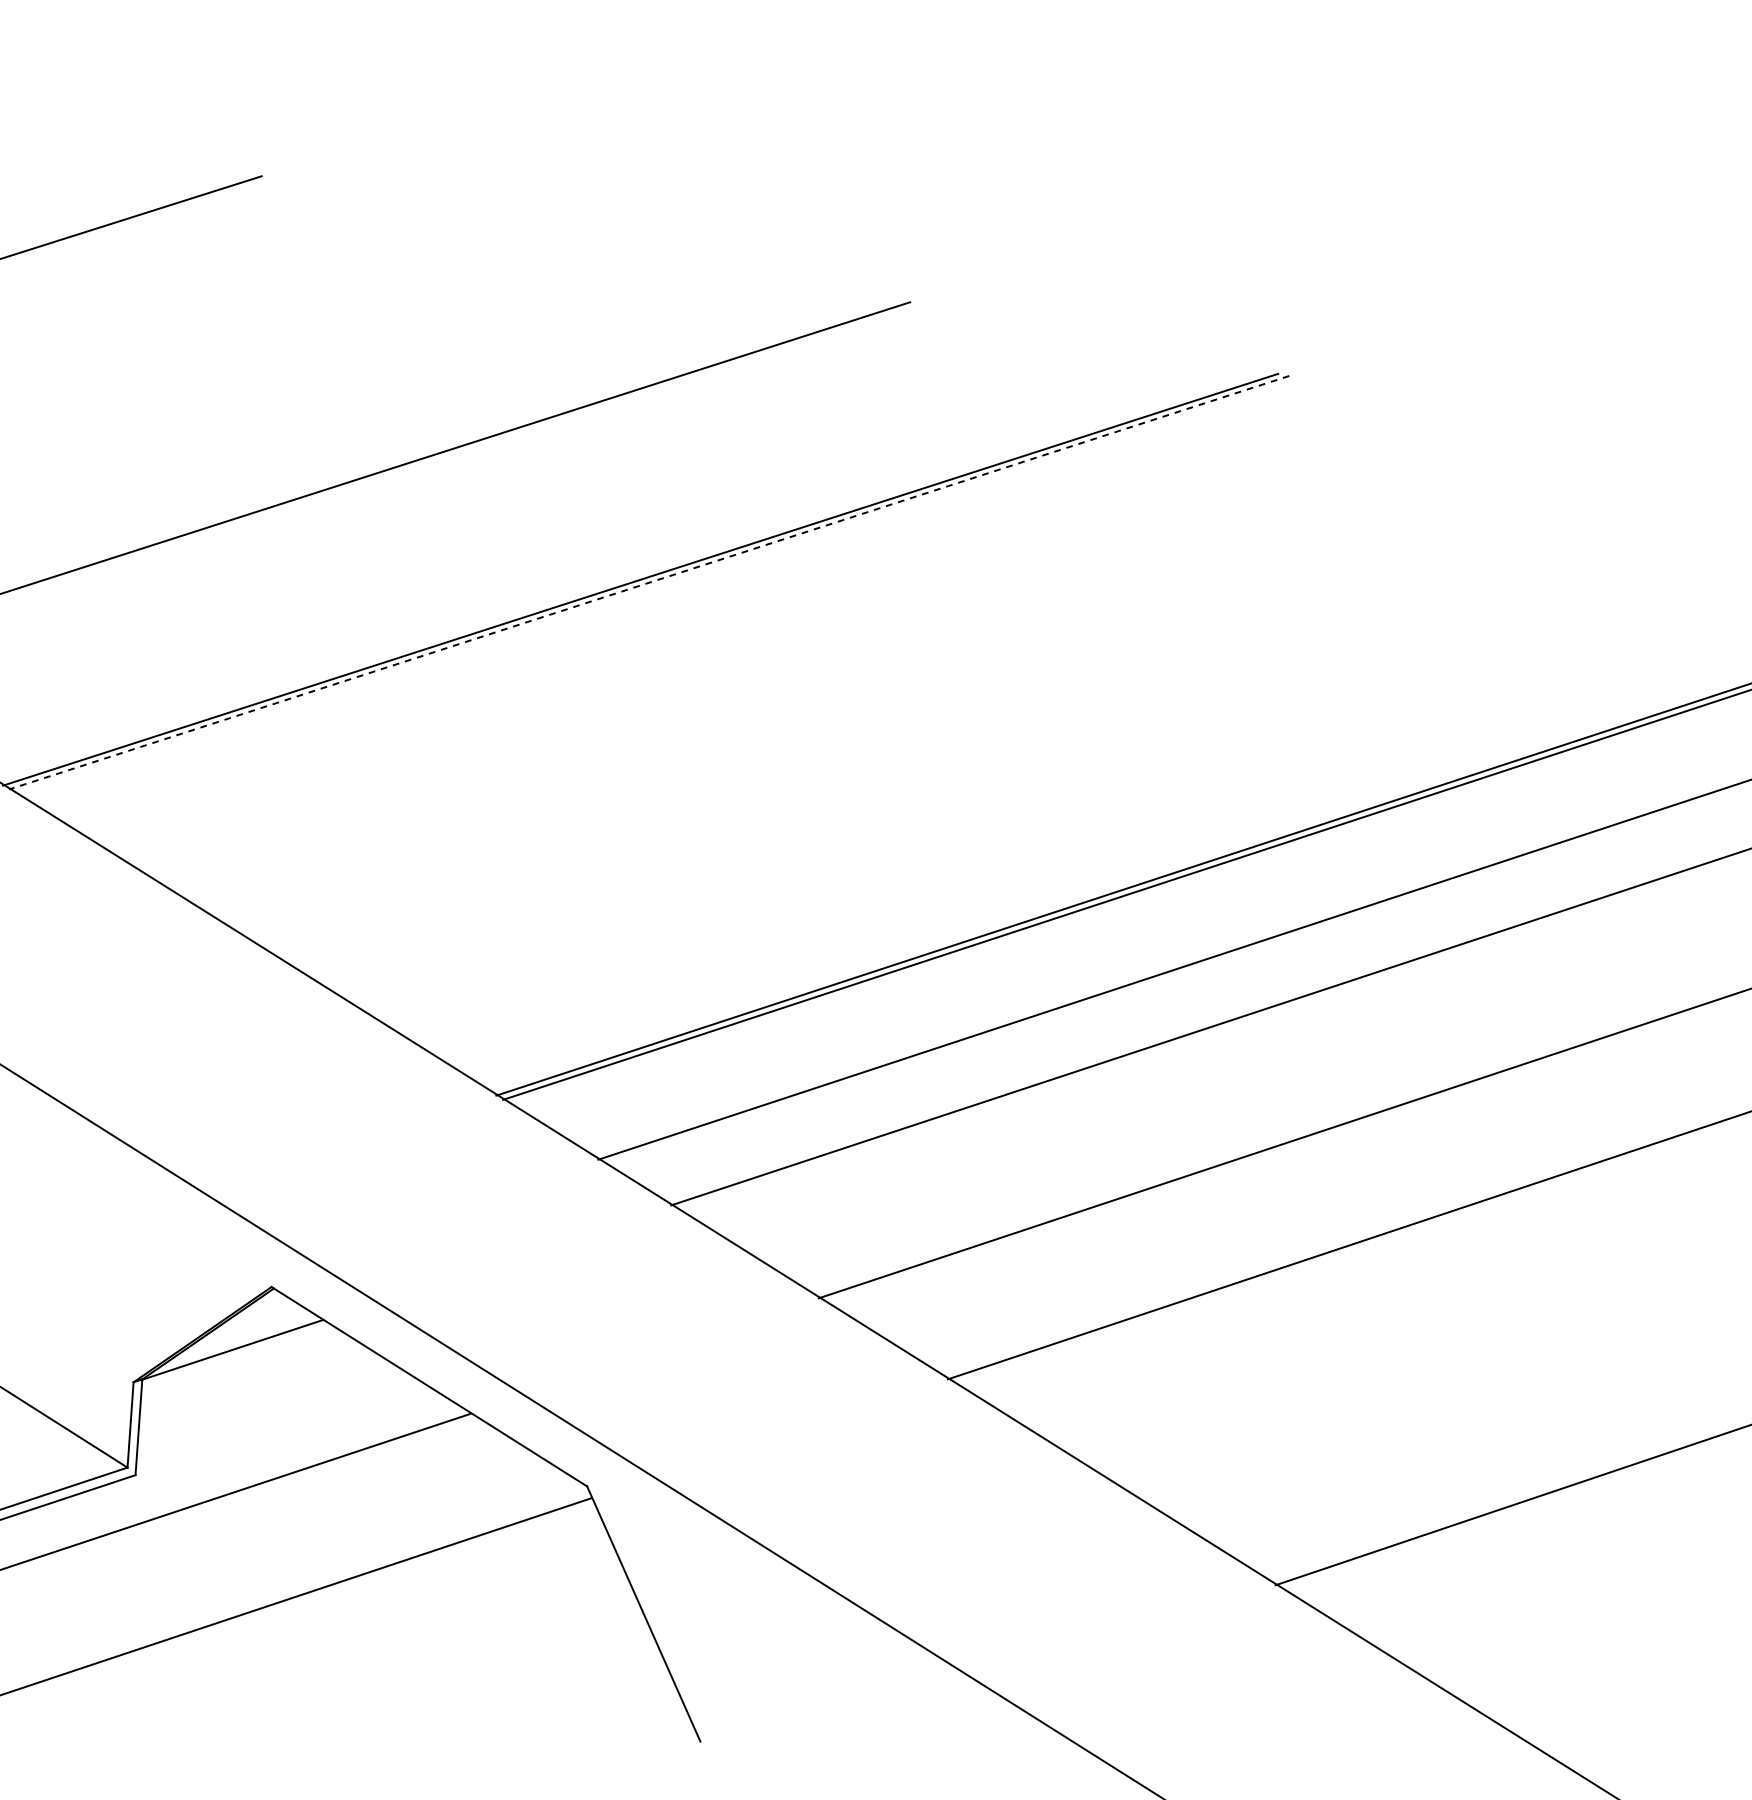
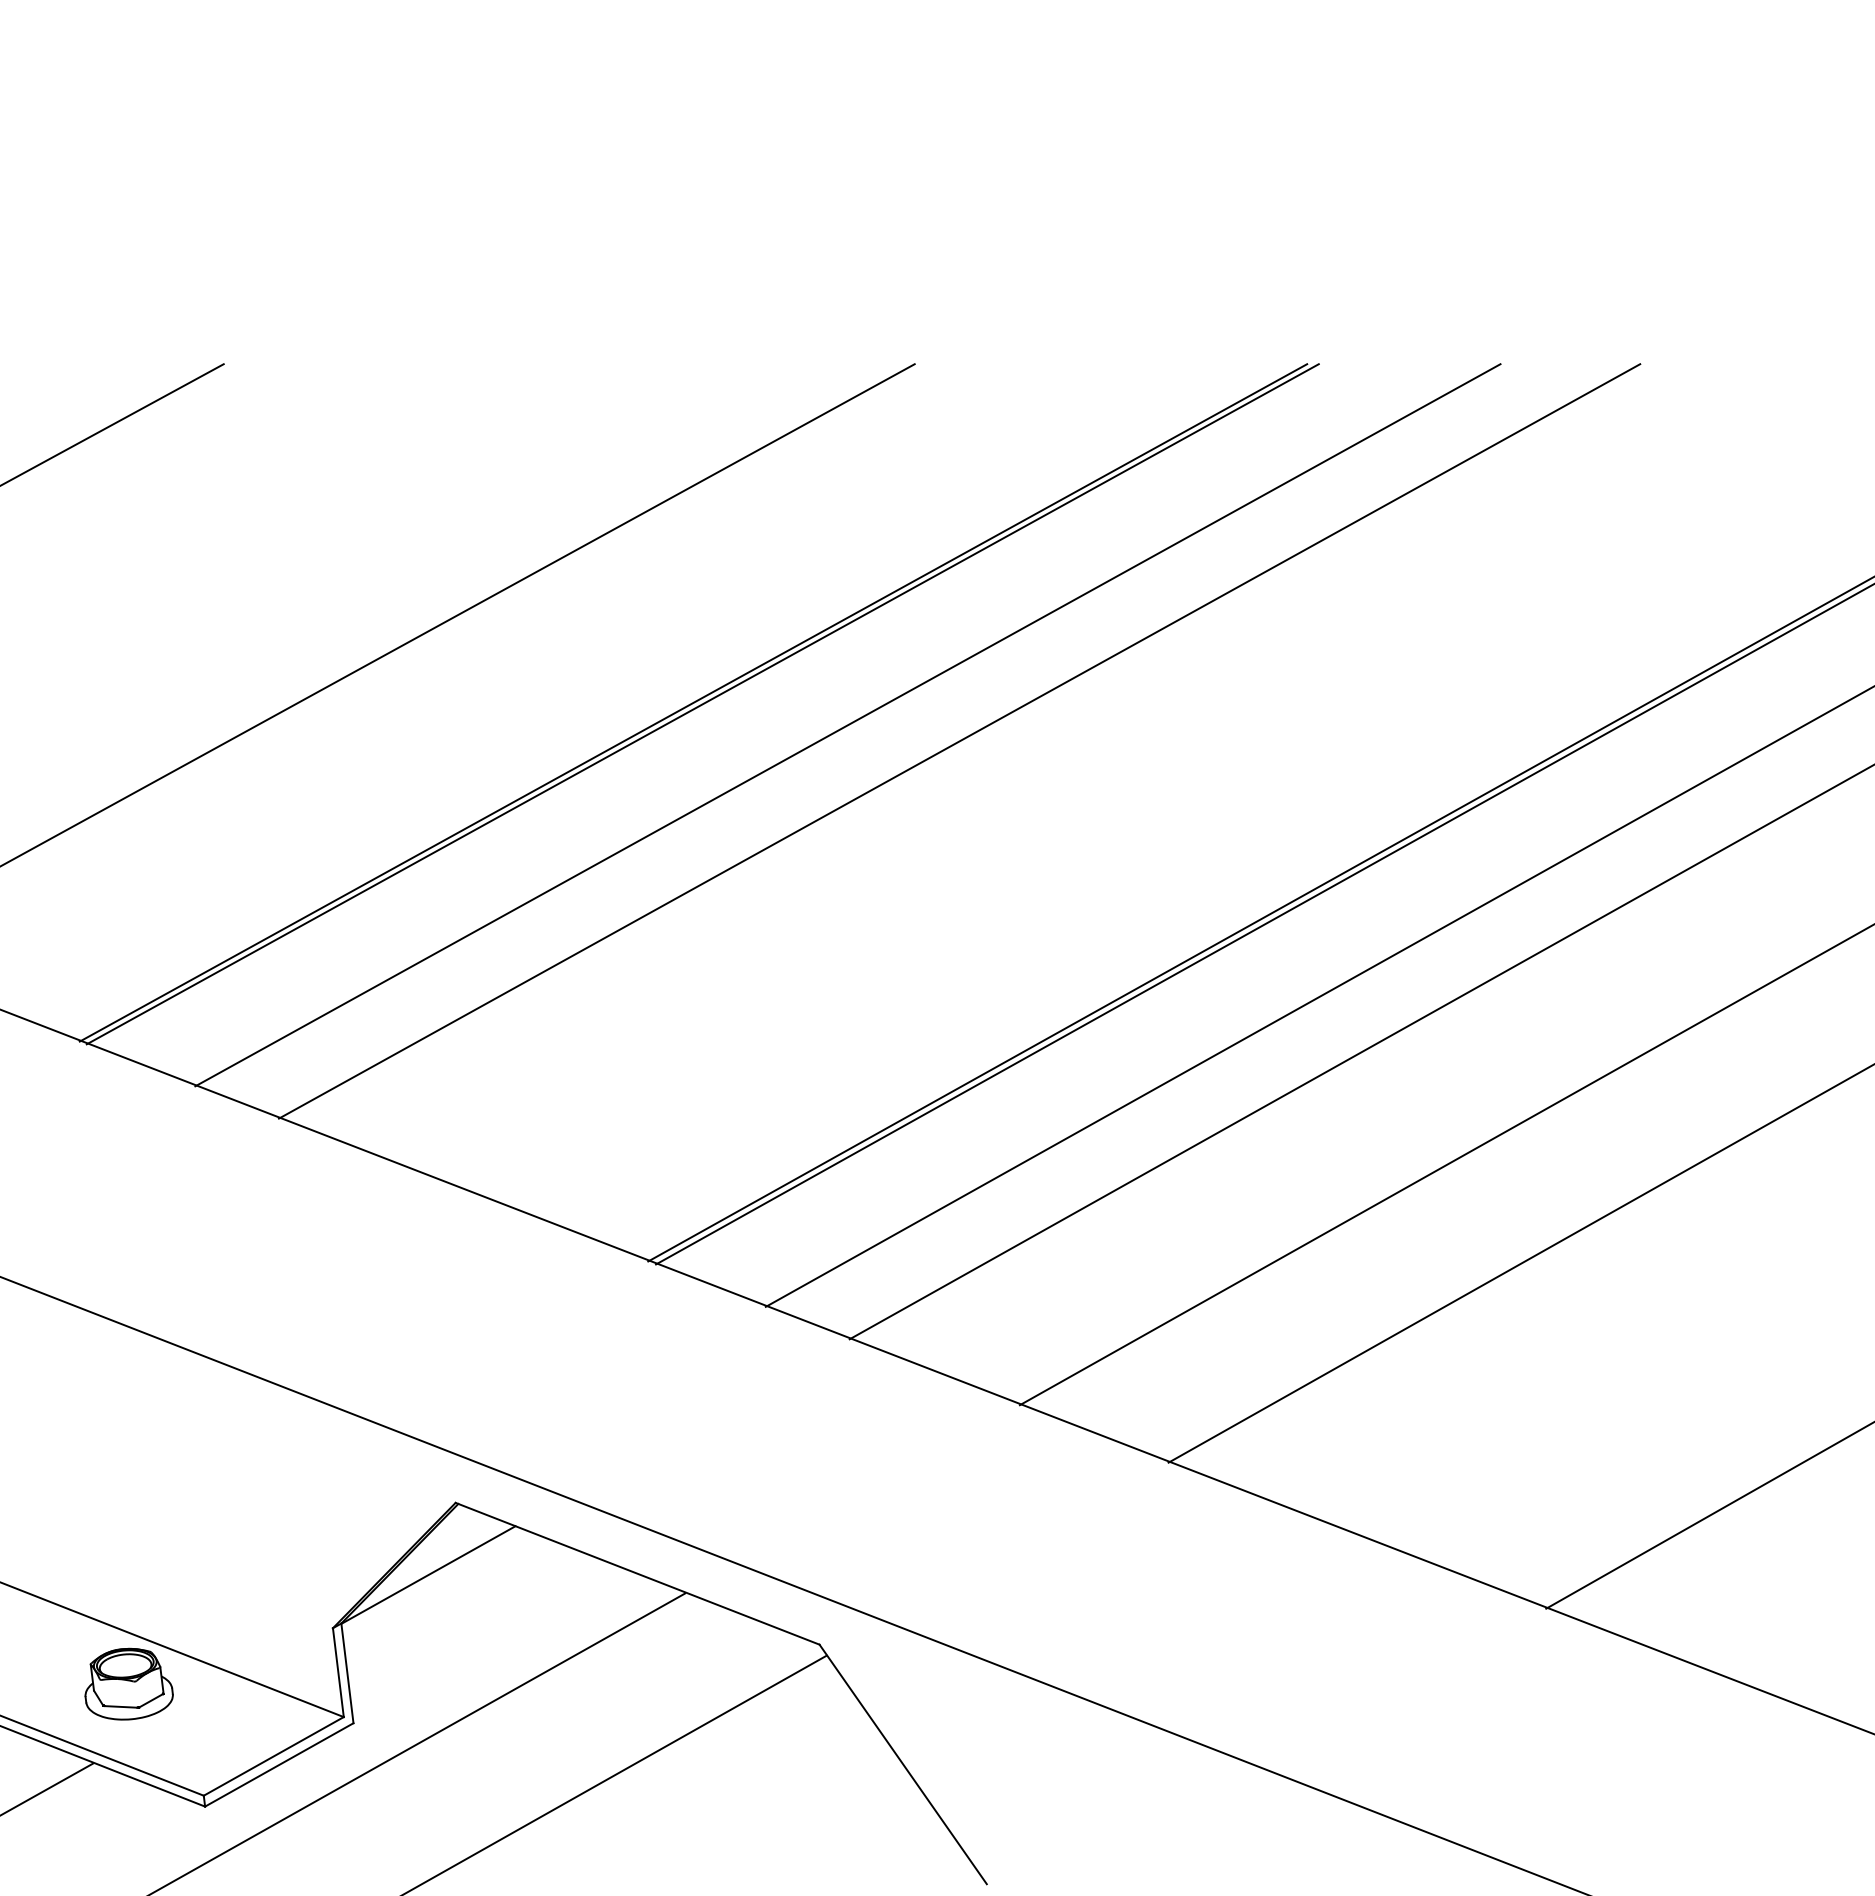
line: (648, 582) -> (702, 704), dashed -> solid
line: (781, 629) -> (847, 725), added
line: (883, 664) -> (959, 741), added

